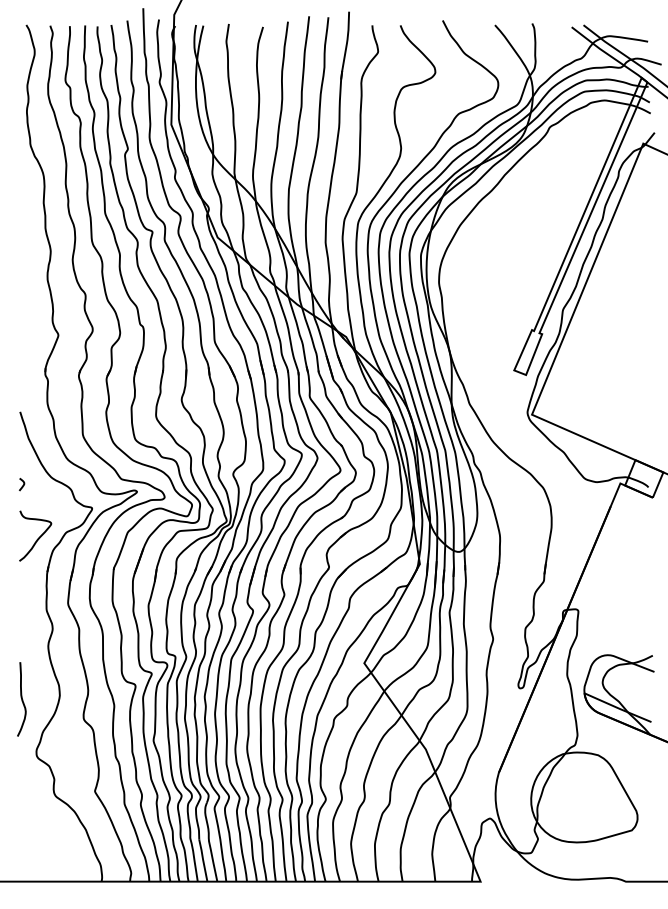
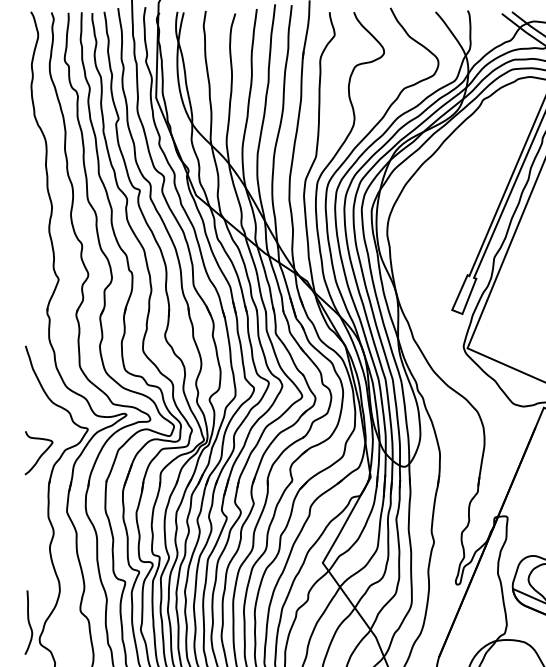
curve: (23, 484) -> (28, 408), removed
curve: (21, 699) -> (28, 622), moved

